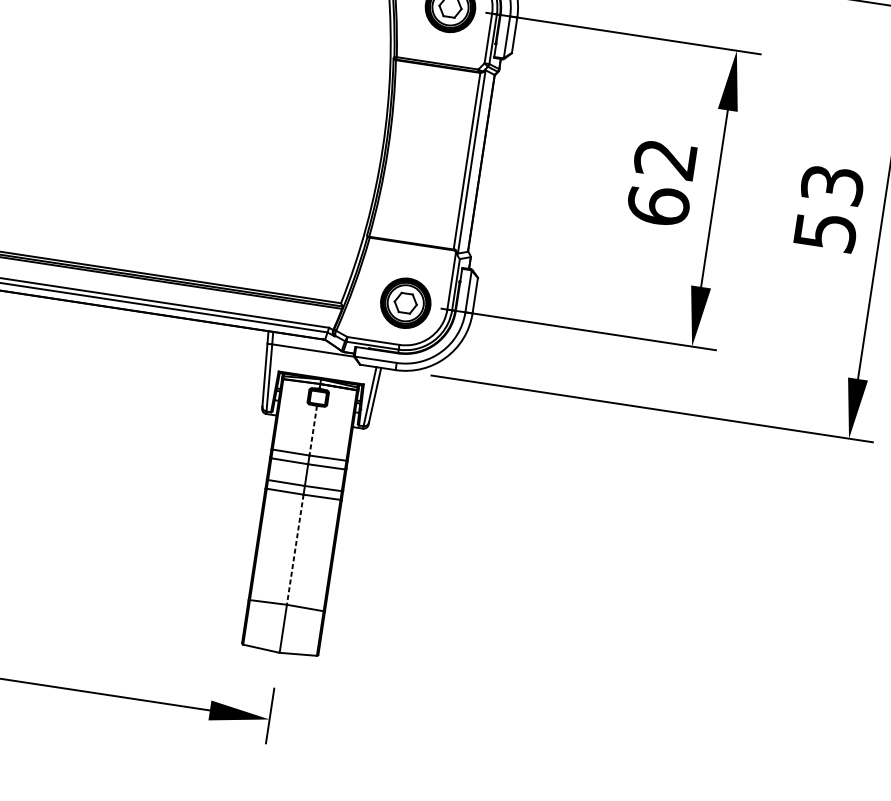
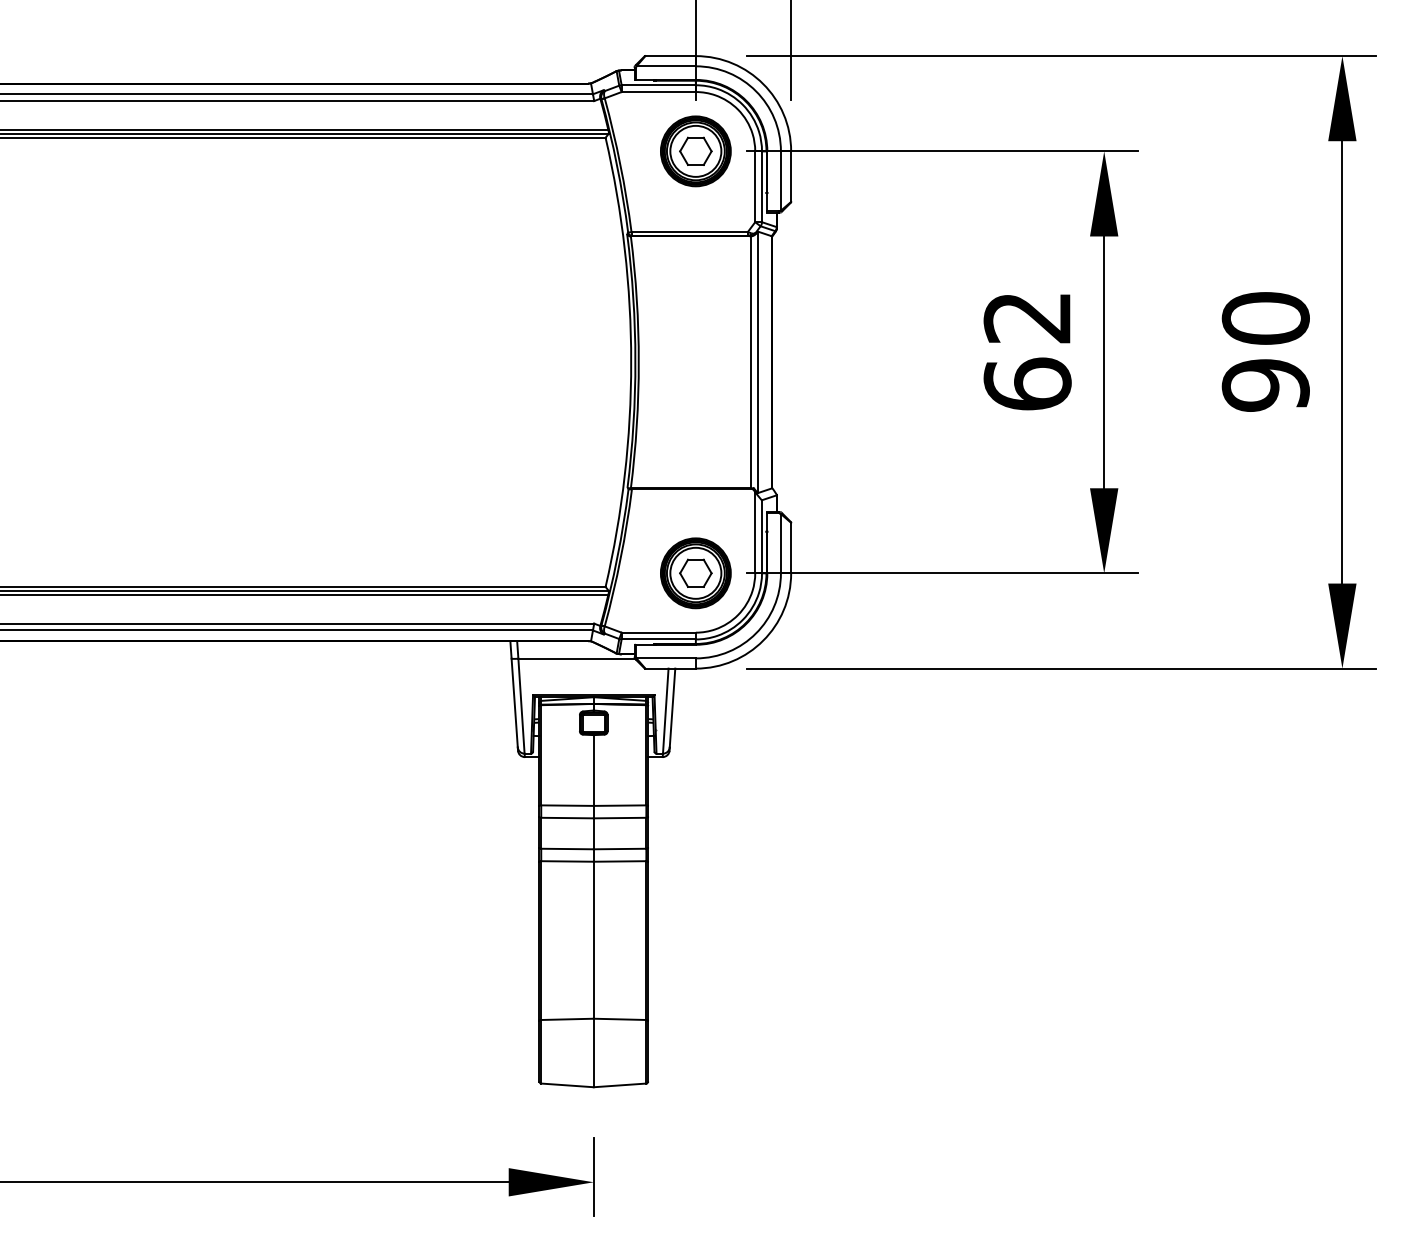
text: (828, 208) -> (1265, 351), 53 -> 90
line: (312, 431) -> (593, 771), dashed -> solid
line: (295, 549) -> (593, 940), dashed -> solid

